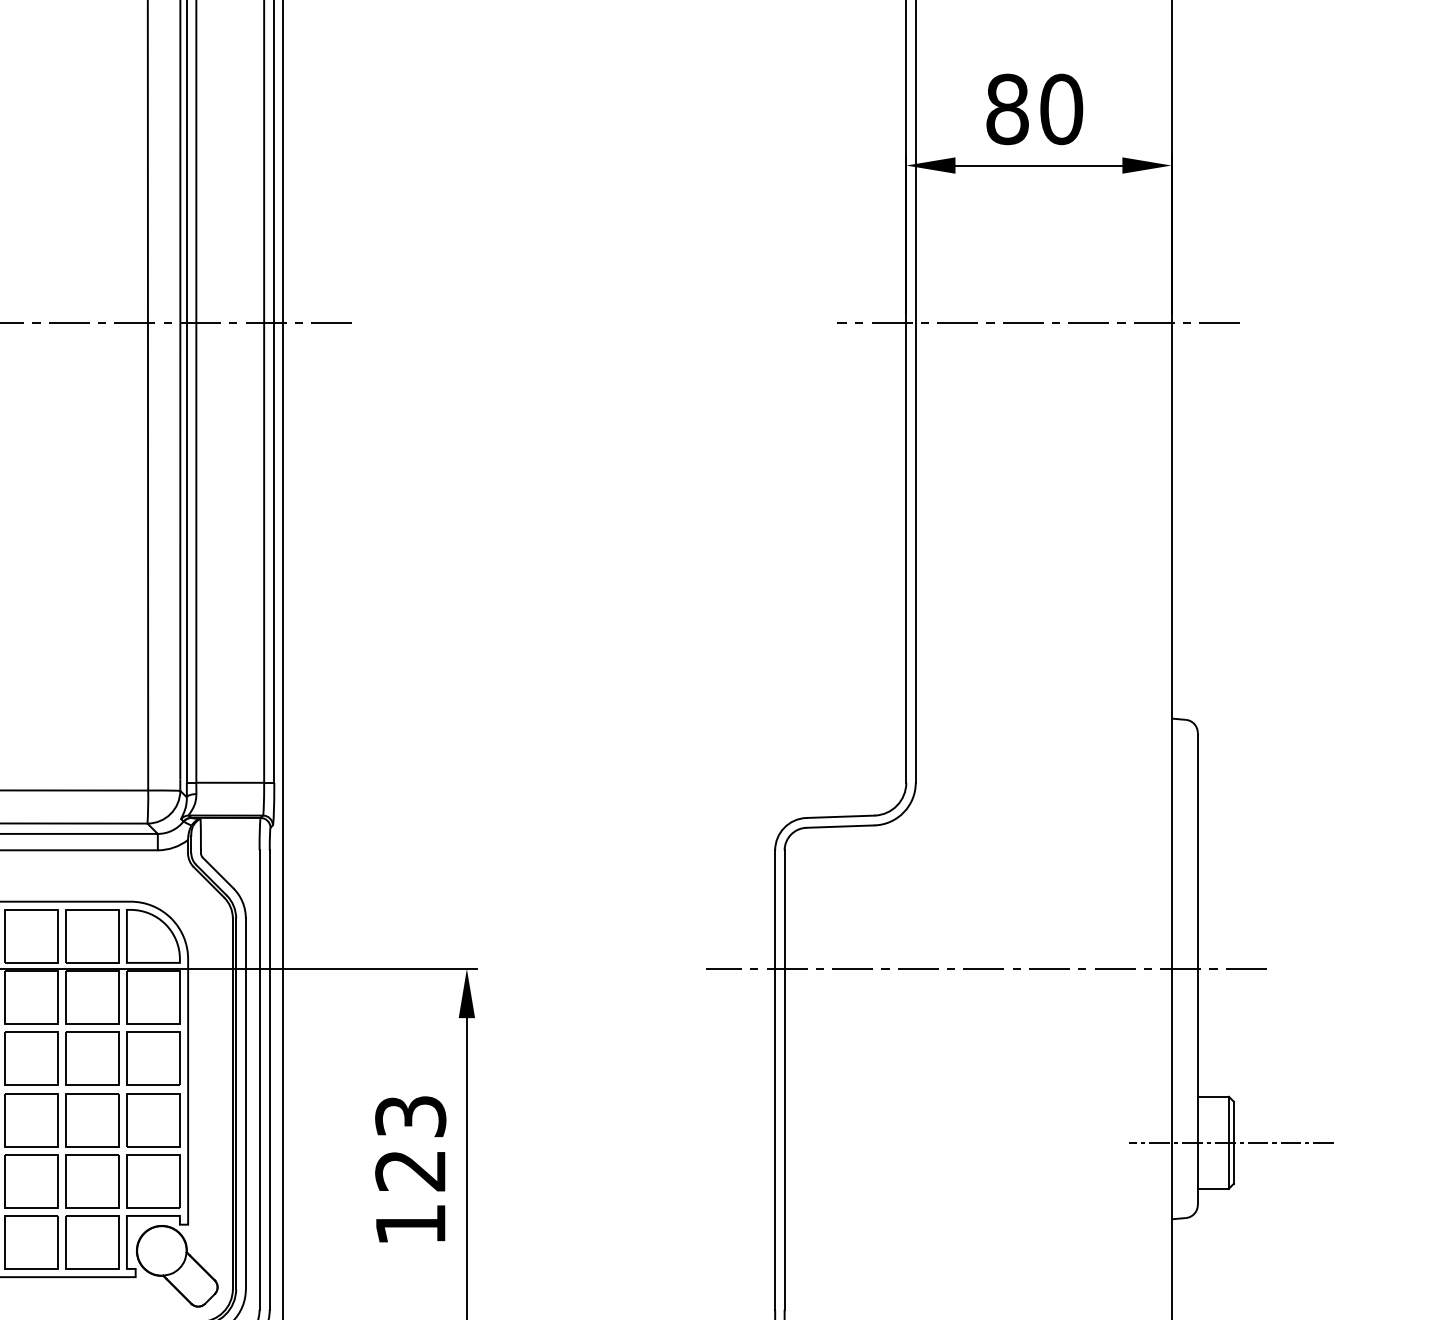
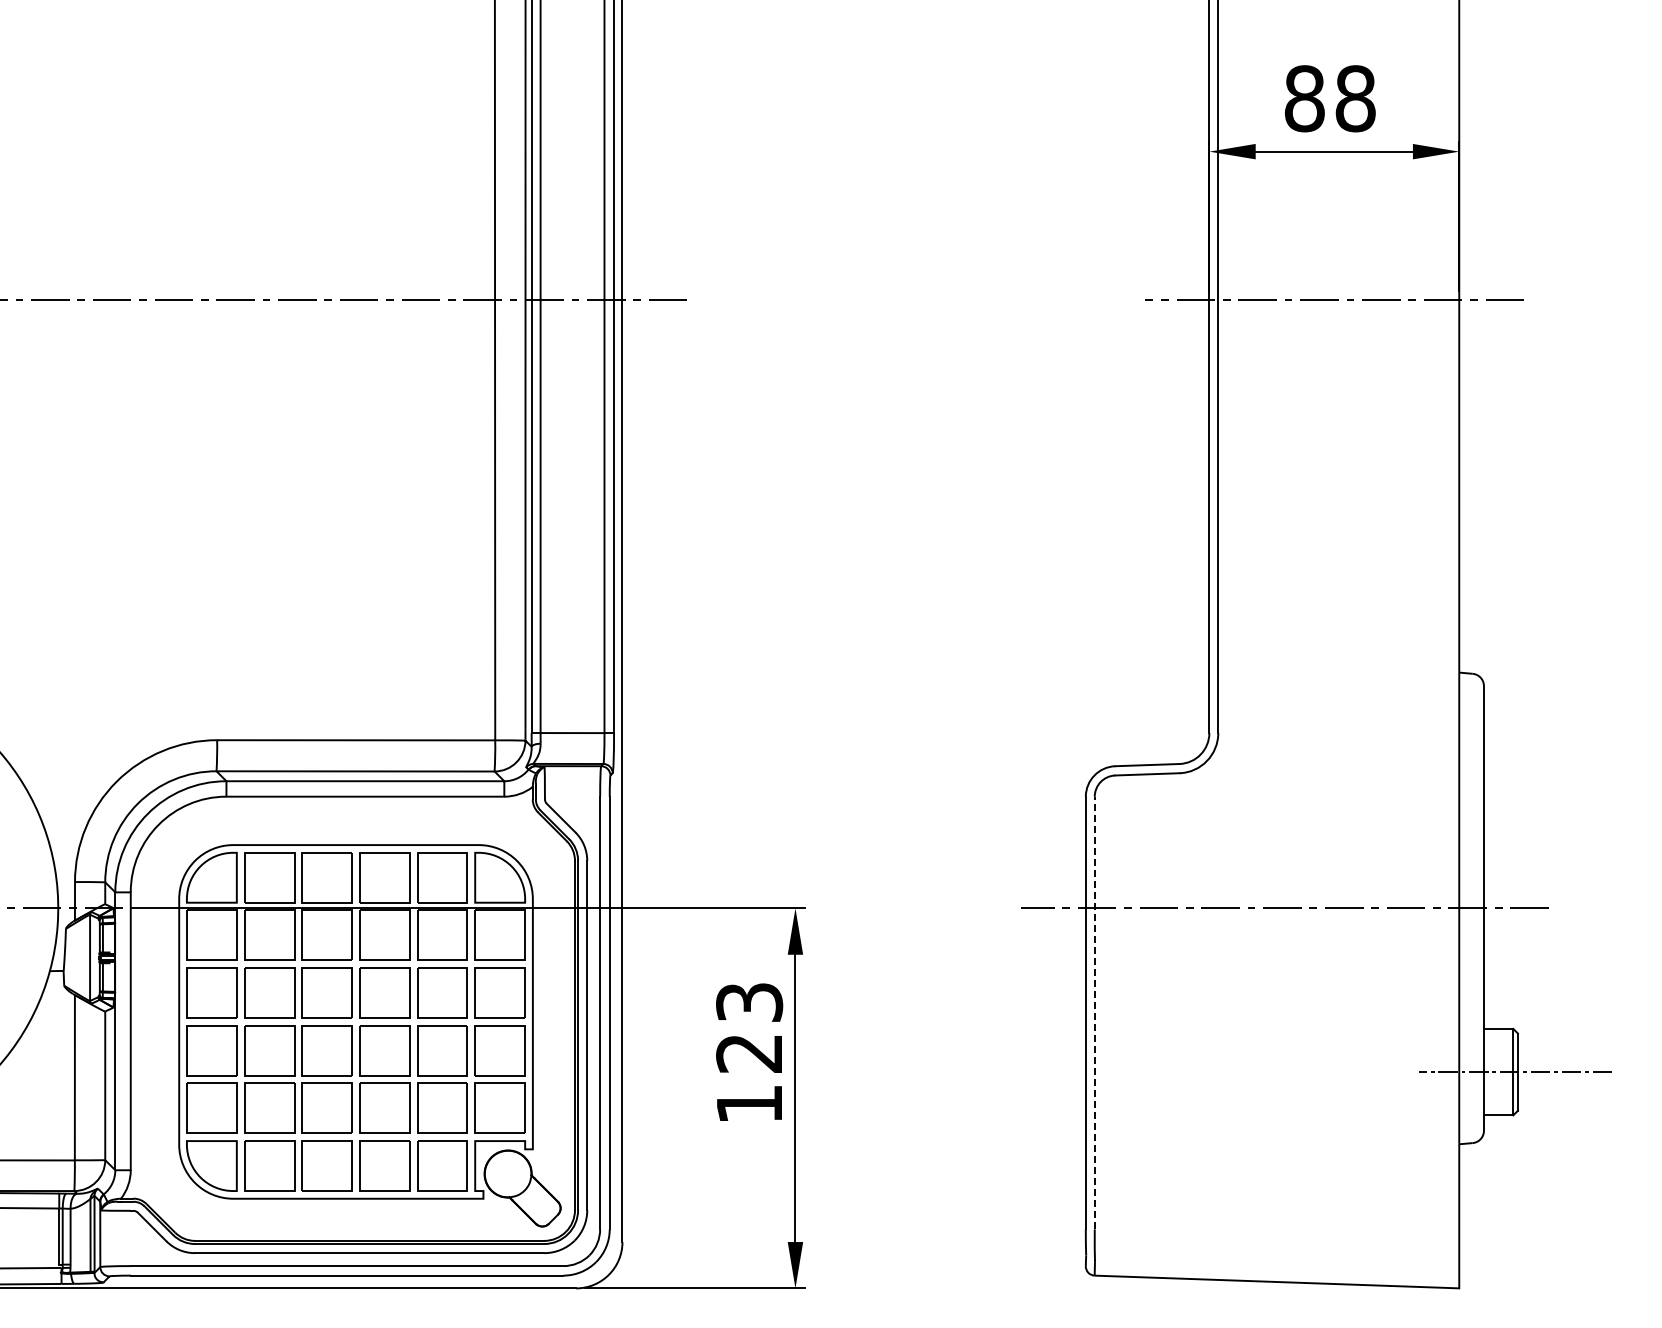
text: (1061, 109) -> (1355, 98), 80 -> 88
line: (784, 1079) -> (1094, 1012), solid -> dashed
text: (410, 1168) -> (749, 1051), moved

